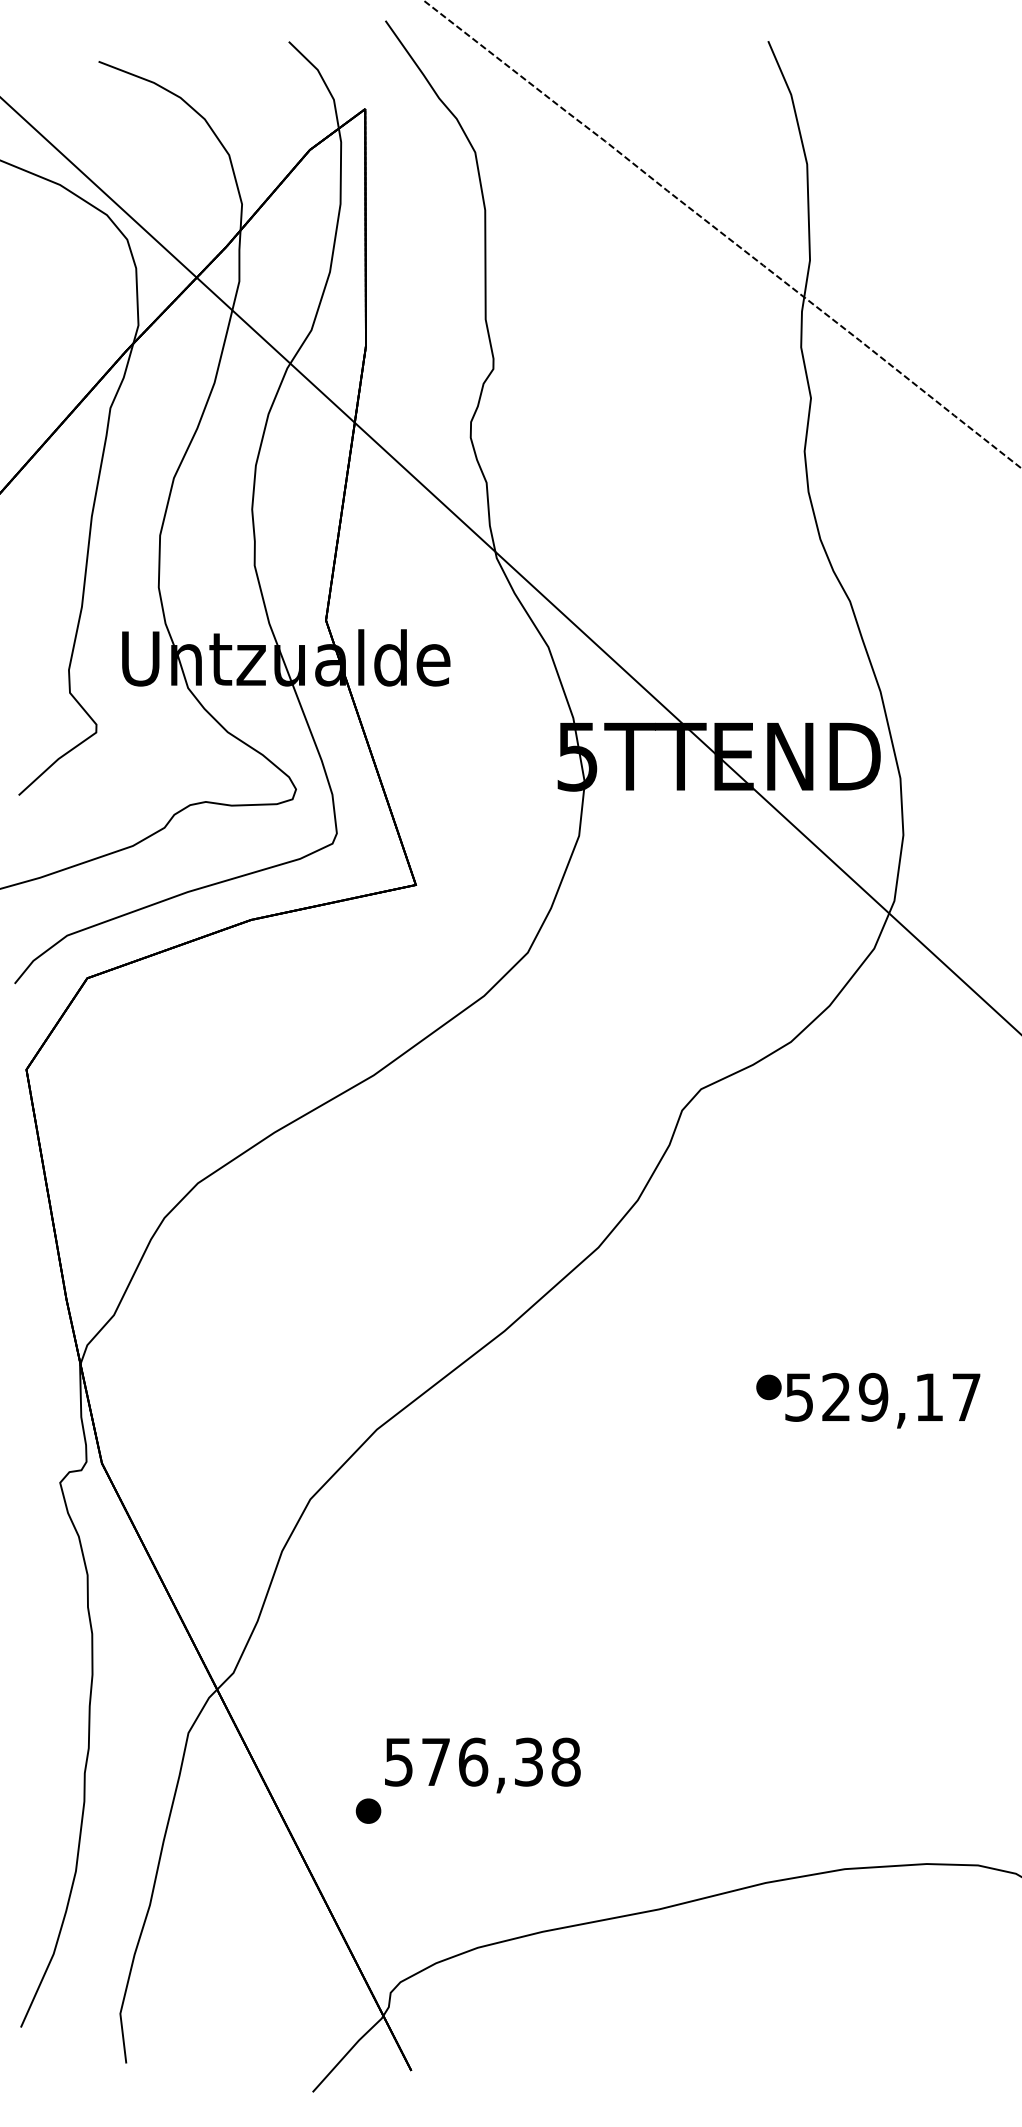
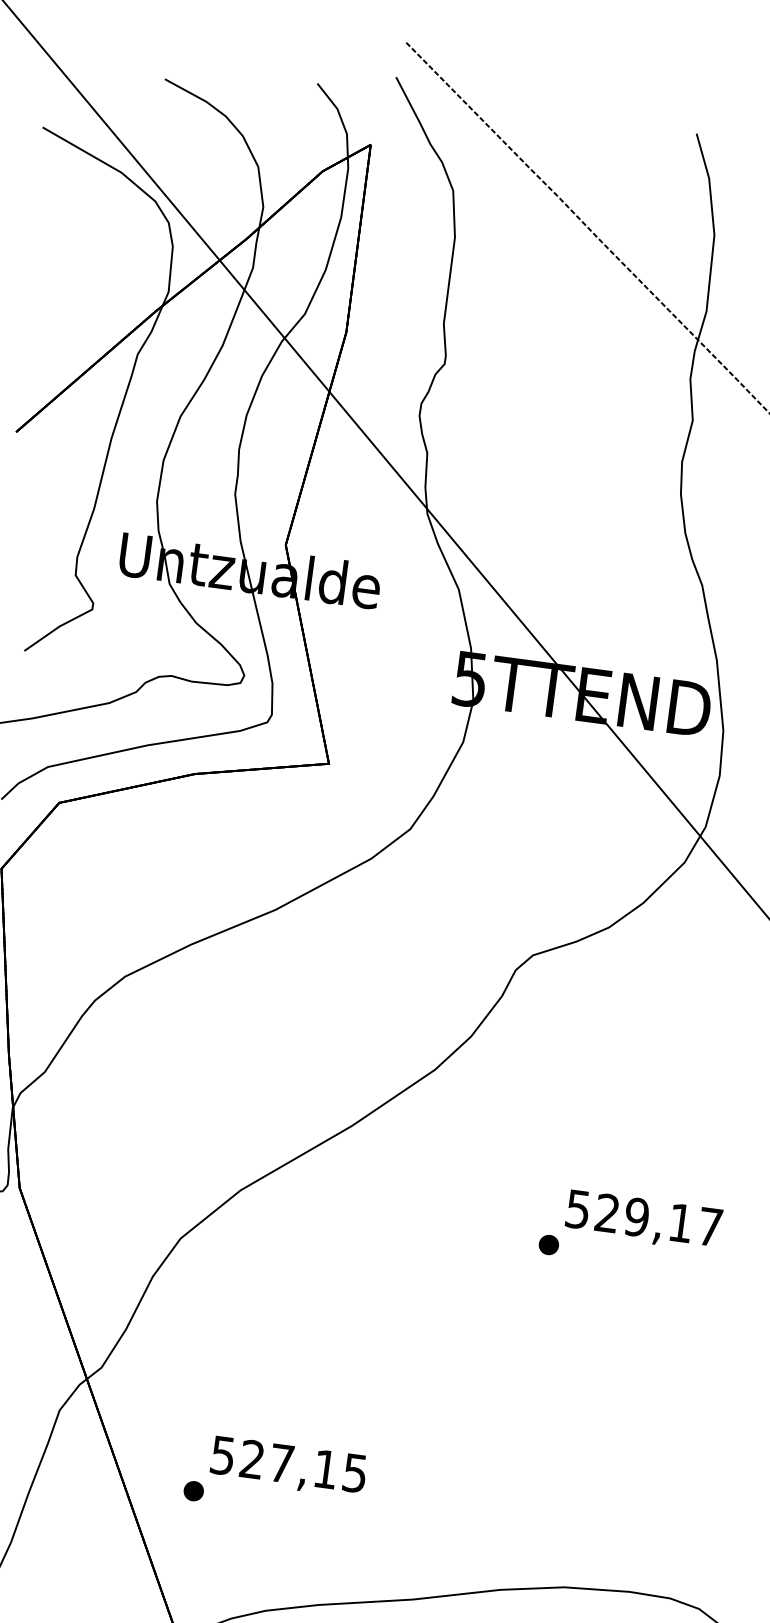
part: (768, 1387) -> (548, 1245), moved
text: (501, 1761) -> (304, 1465), 576,38 -> 527,15

